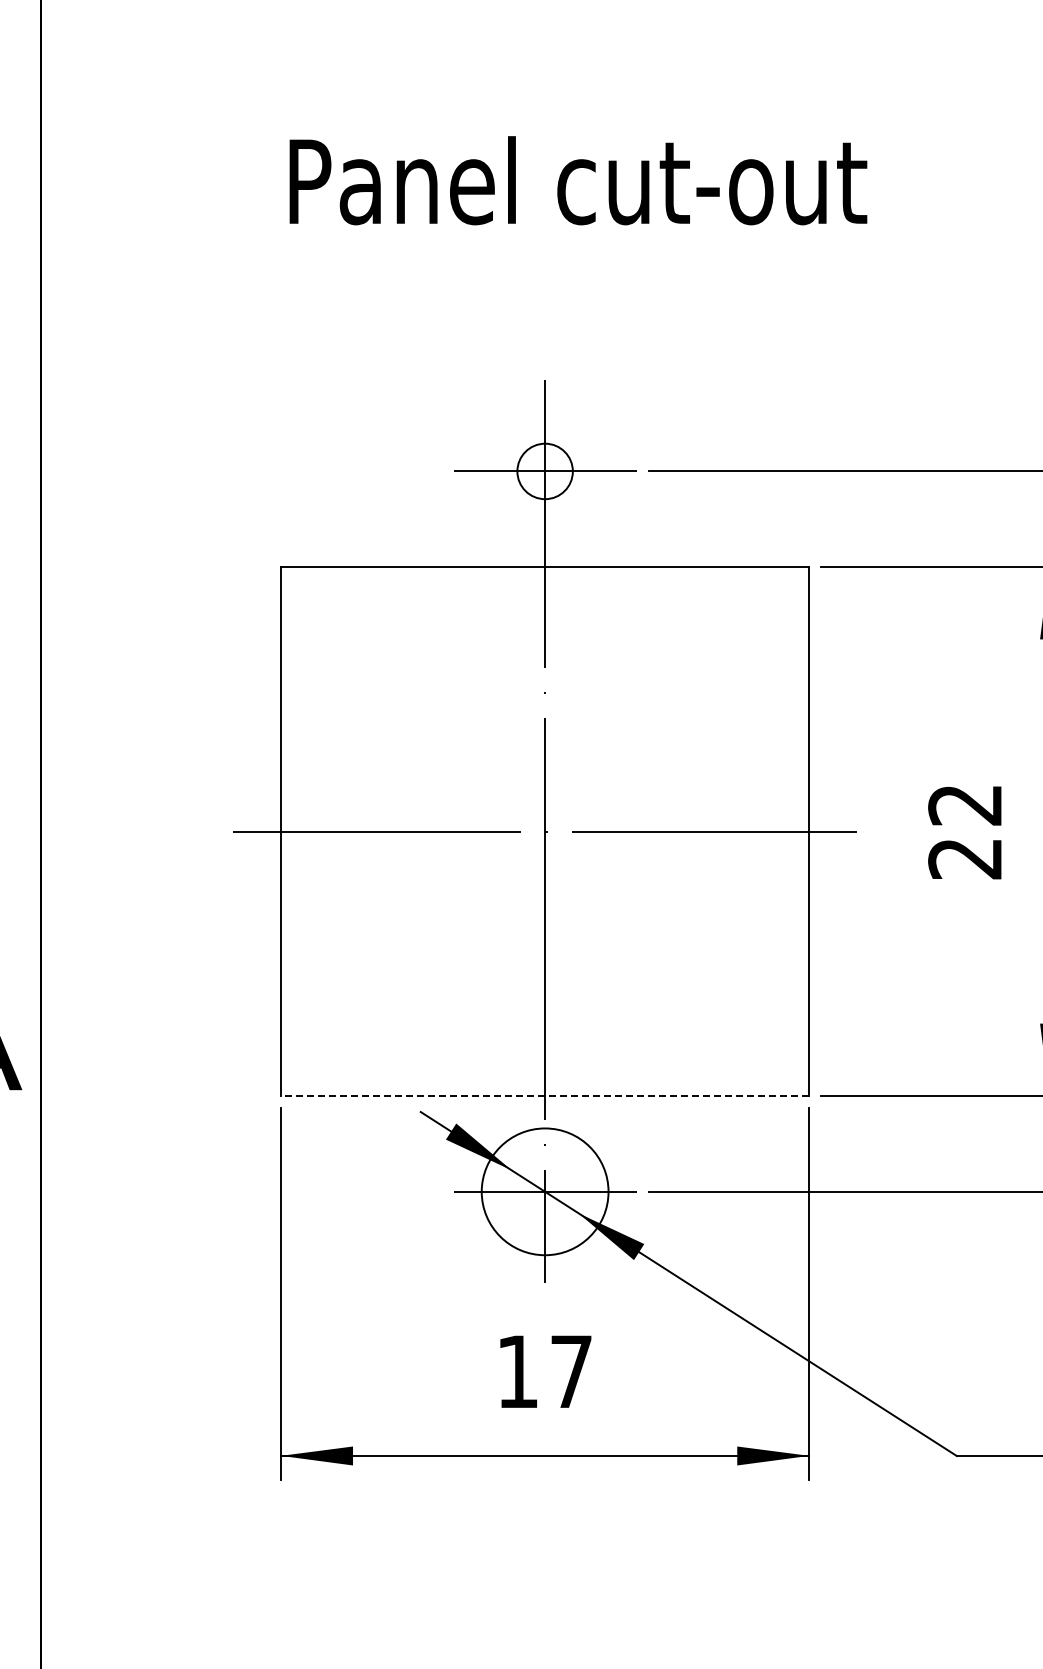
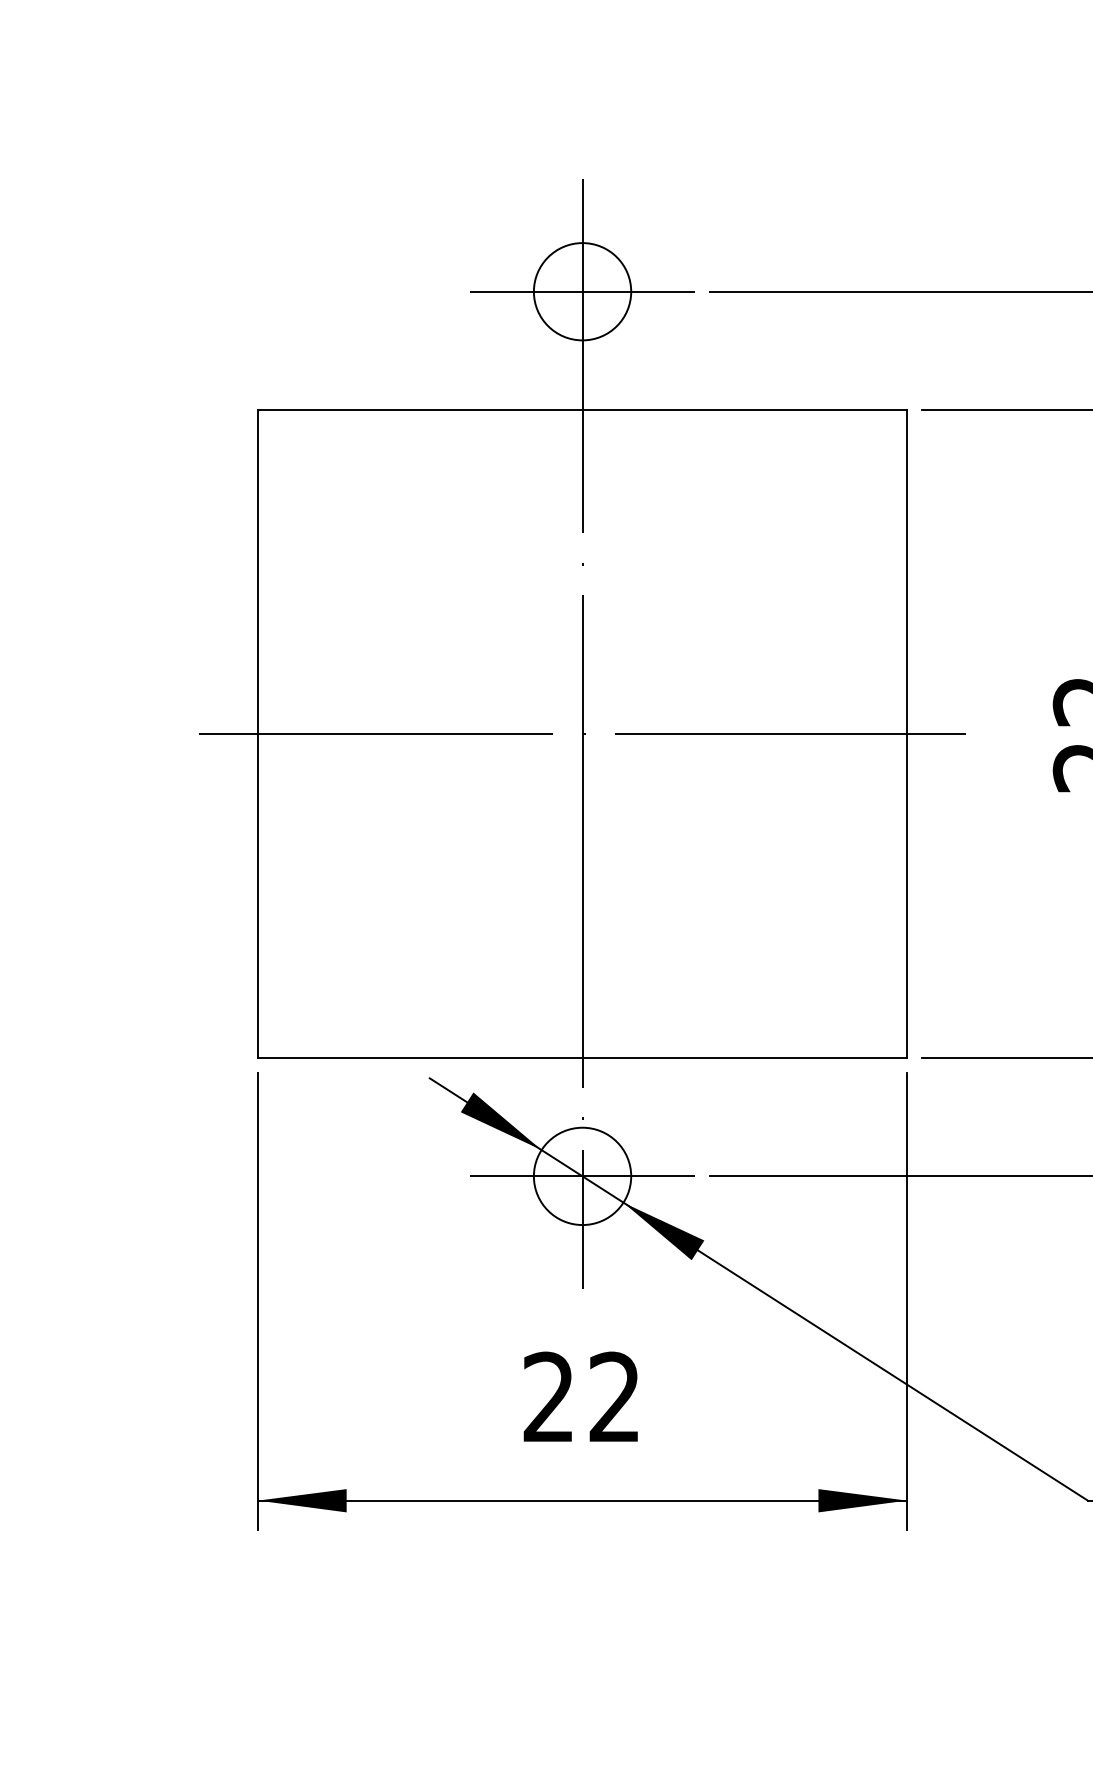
circle: (544, 471) -> (581, 291), size x1.43
line: (544, 1095) -> (581, 1058), dashed -> solid
circle: (544, 1191) -> (581, 1175), size x0.62
text: (544, 1370) -> (581, 1395), 17 -> 22

